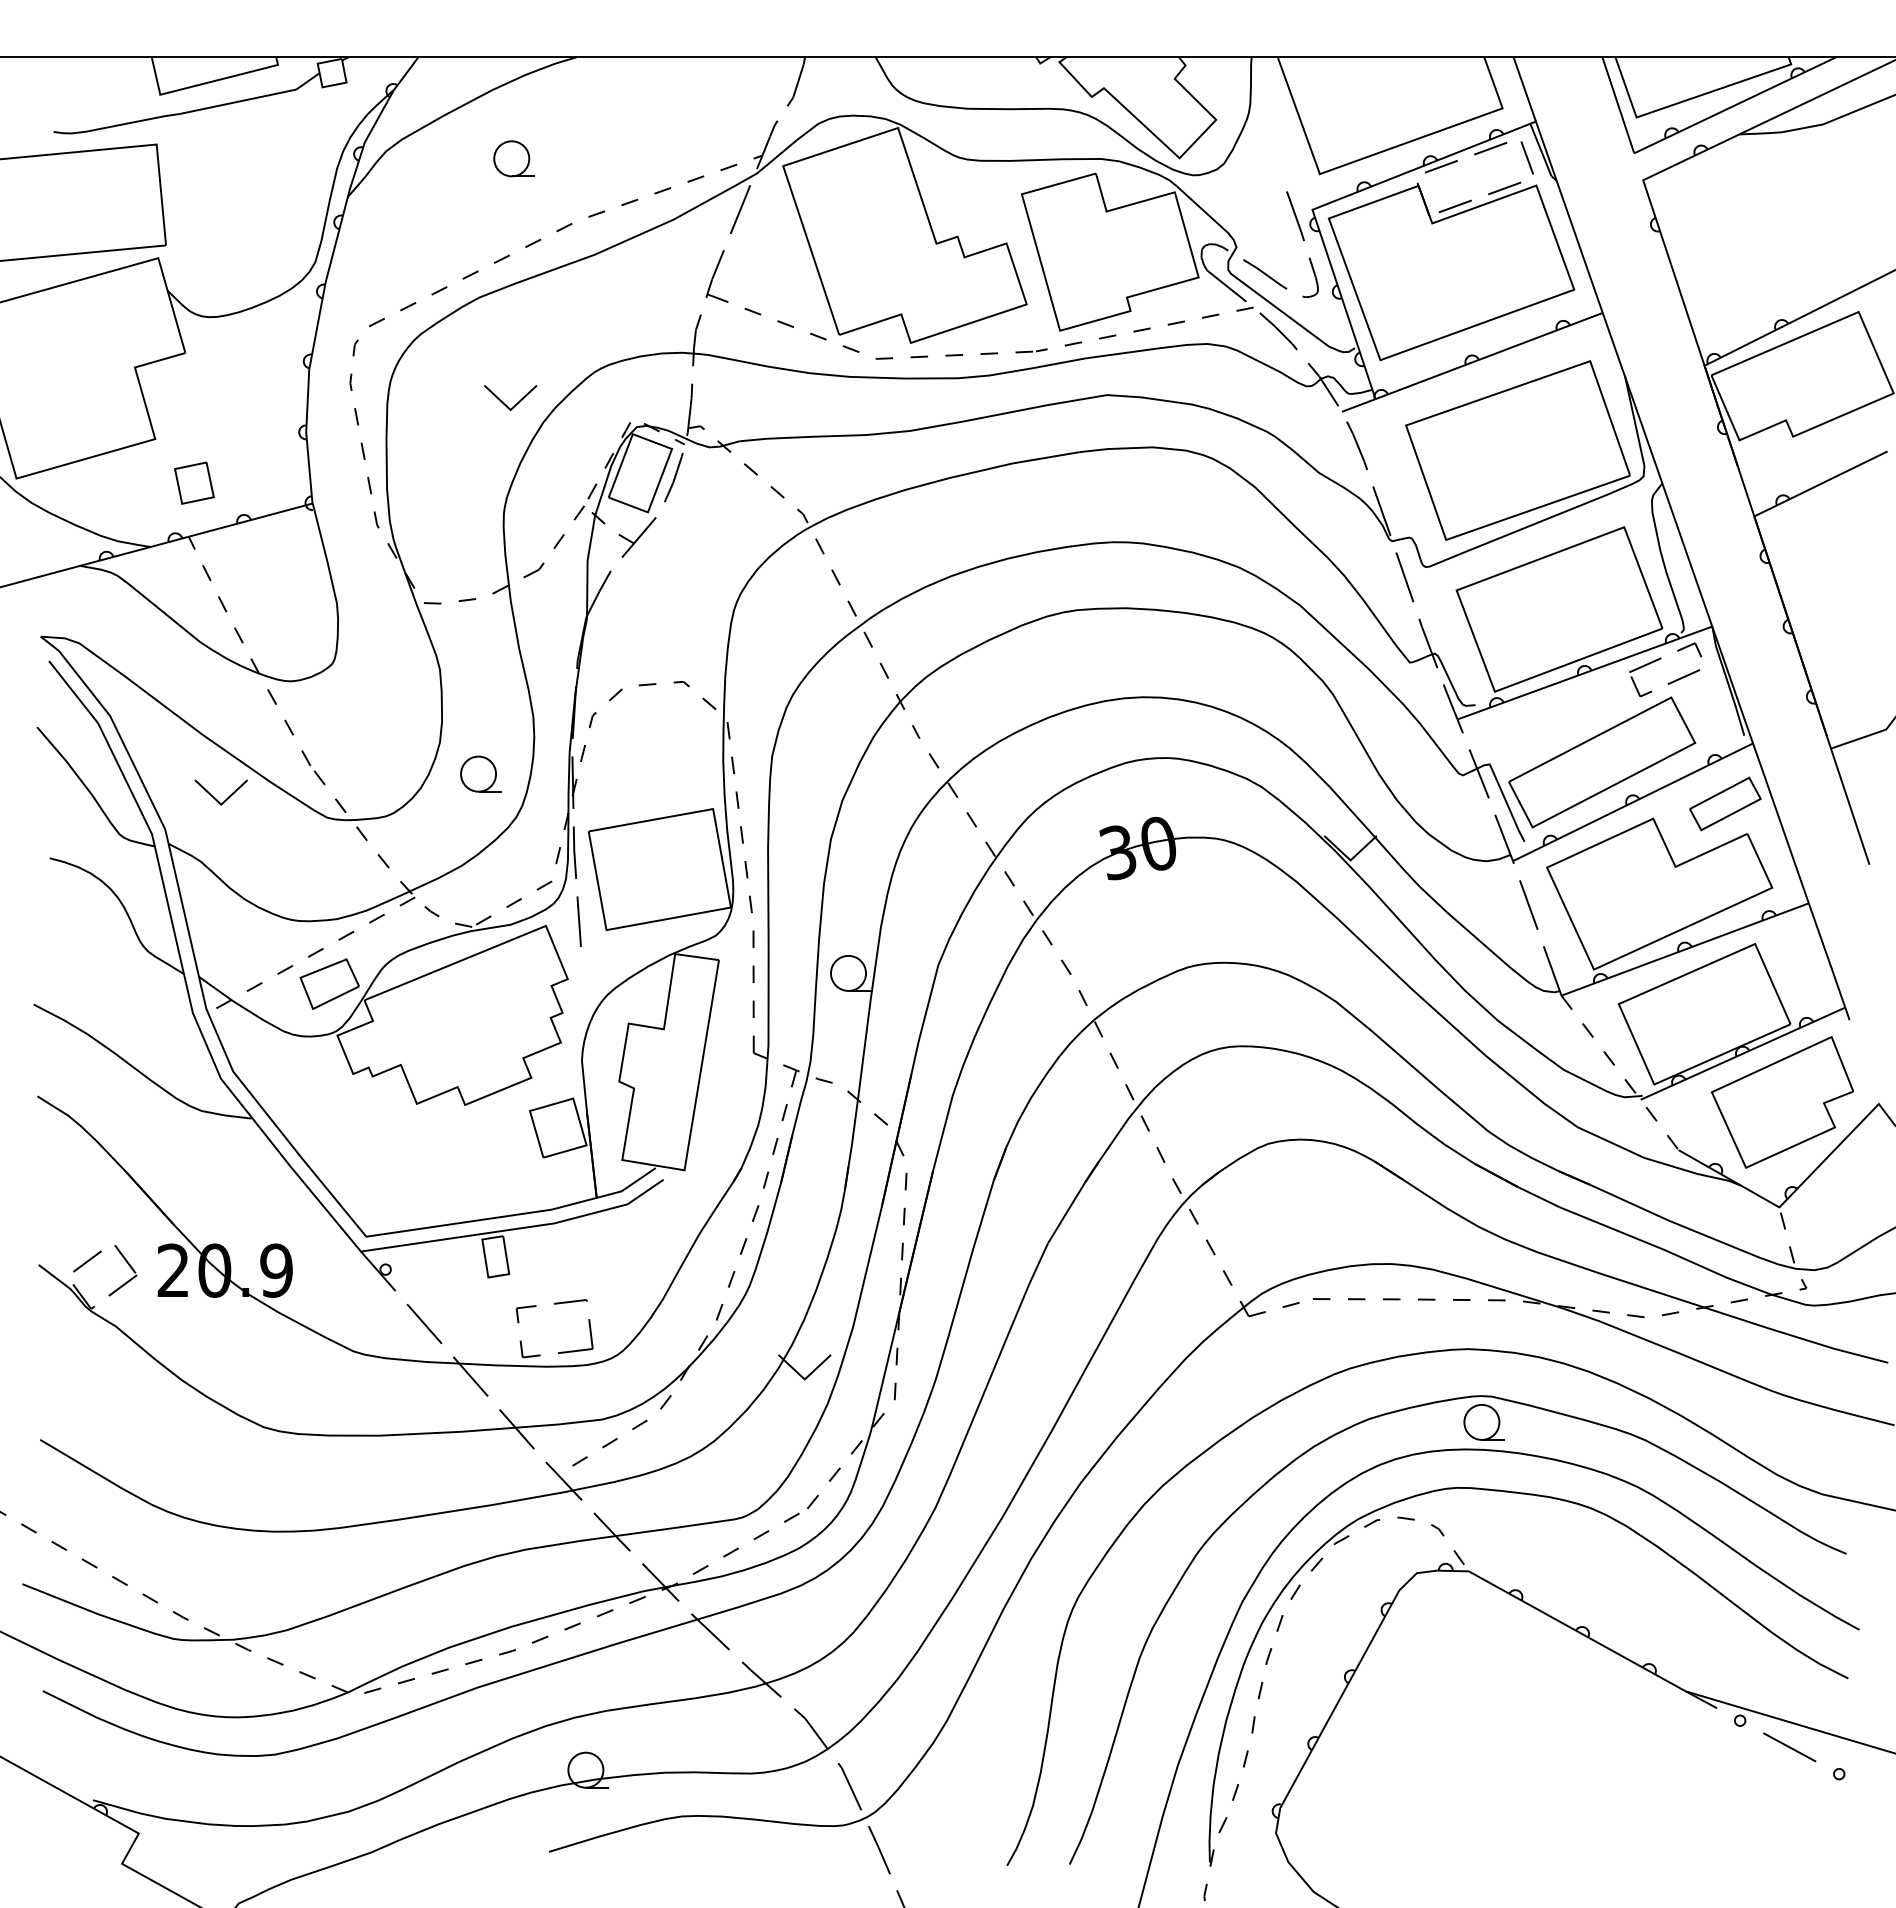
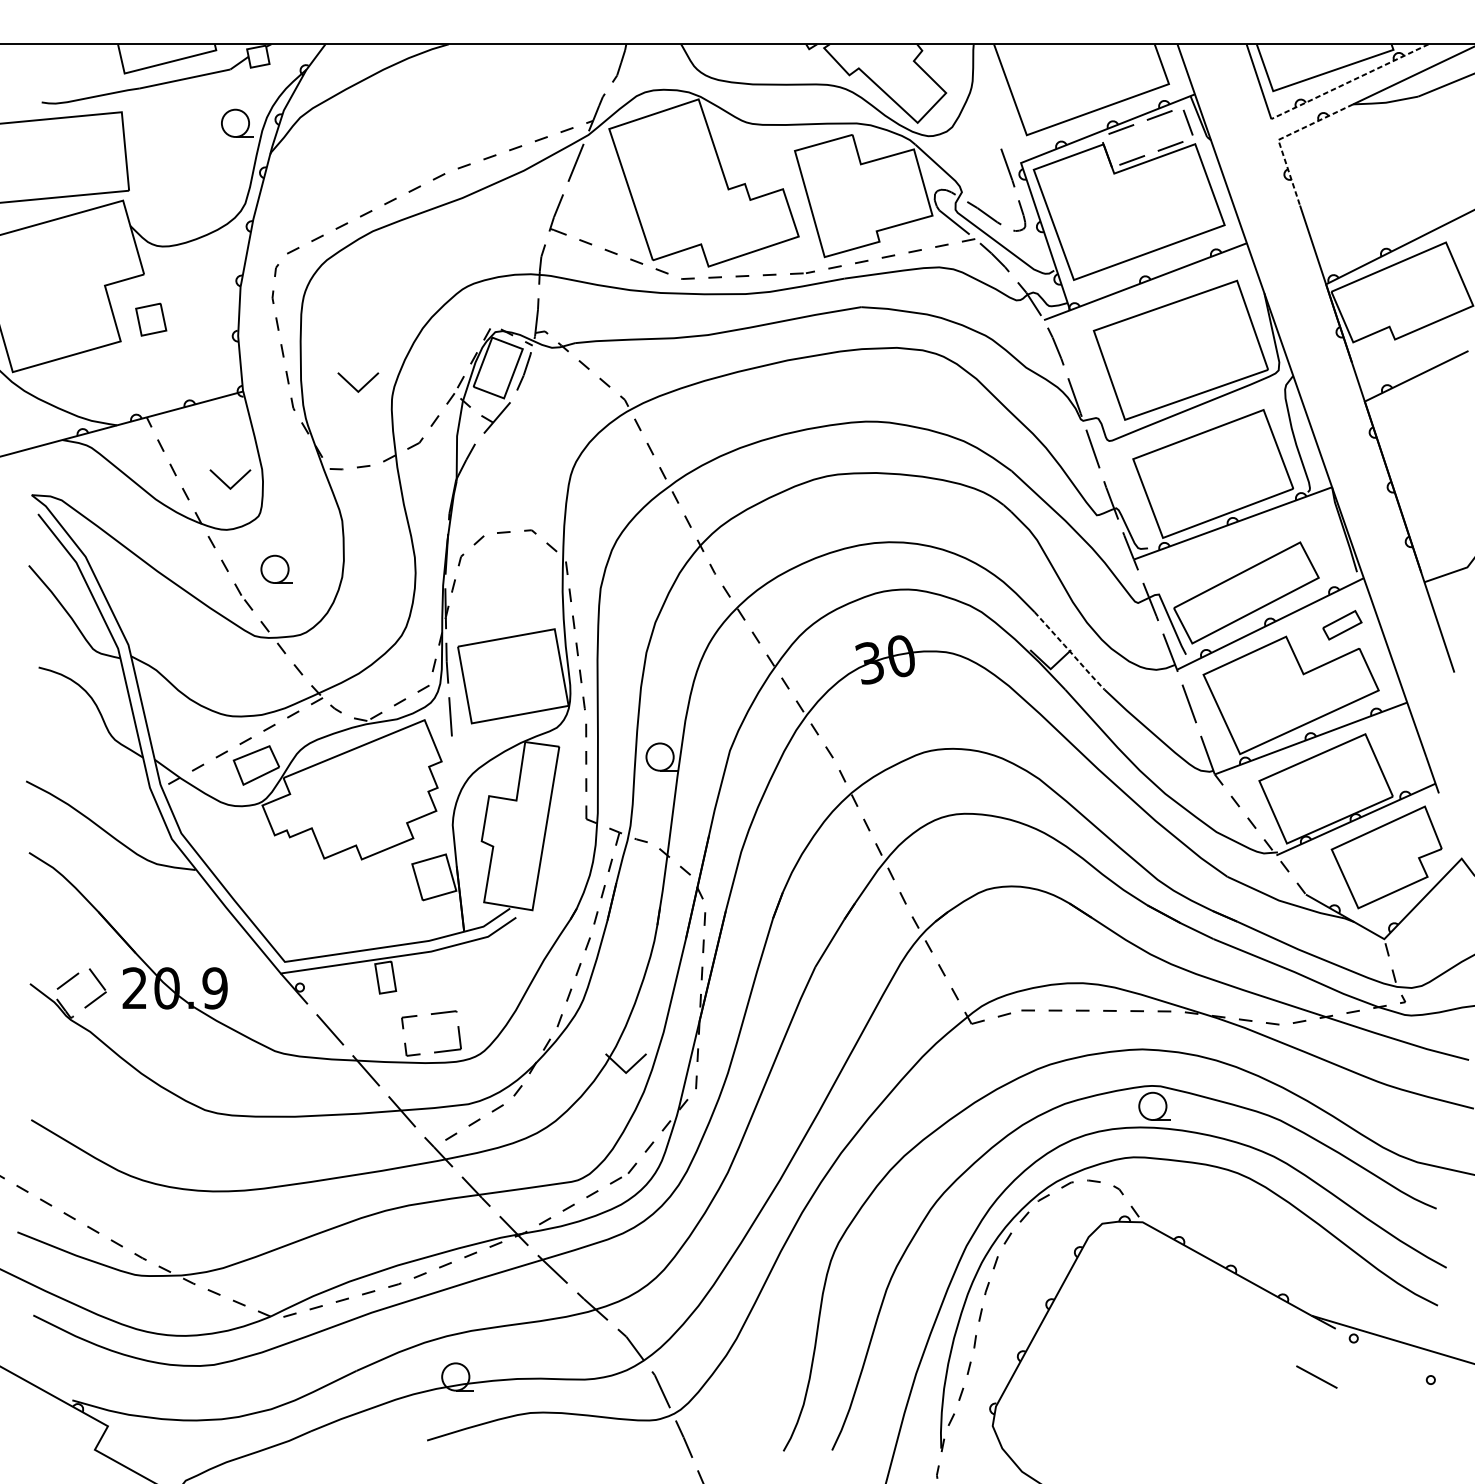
line: (1735, 105) -> (1350, 81), solid -> dashed
part: (513, 158) -> (236, 123), moved
line: (1650, 176) -> (1284, 137), solid -> dashed
part: (504, 402) -> (353, 386), moved
part: (194, 482) -> (151, 319), moved
part: (1661, 659) -> (1292, 512), removed
part: (480, 773) -> (276, 568), moved
part: (215, 797) -> (225, 483), moved
part: (1725, 803) -> (1342, 624), size x0.7
line: (1374, 836) -> (1069, 650), solid -> dashed
line: (1789, 1747) -> (1316, 1377), moved

